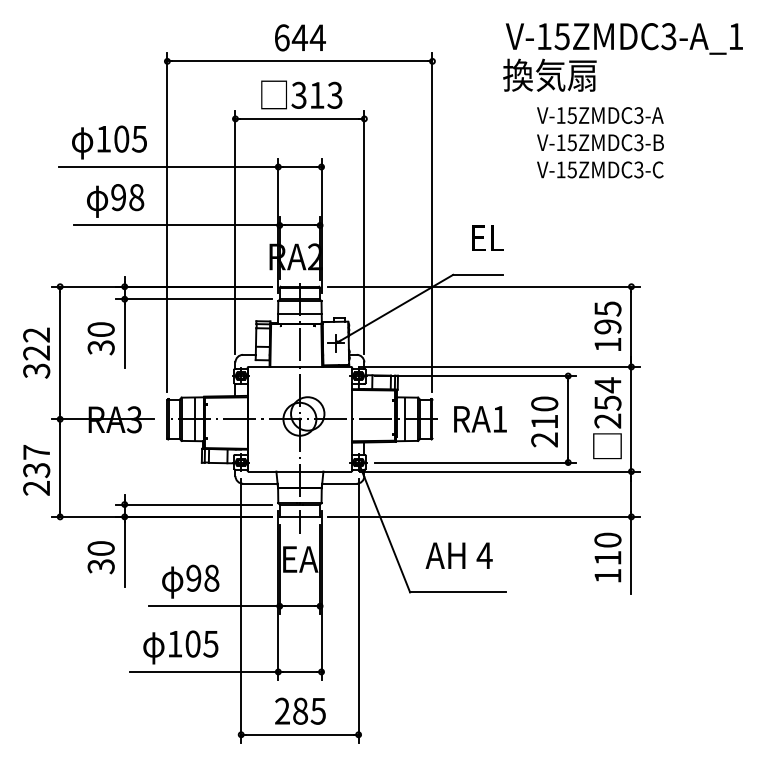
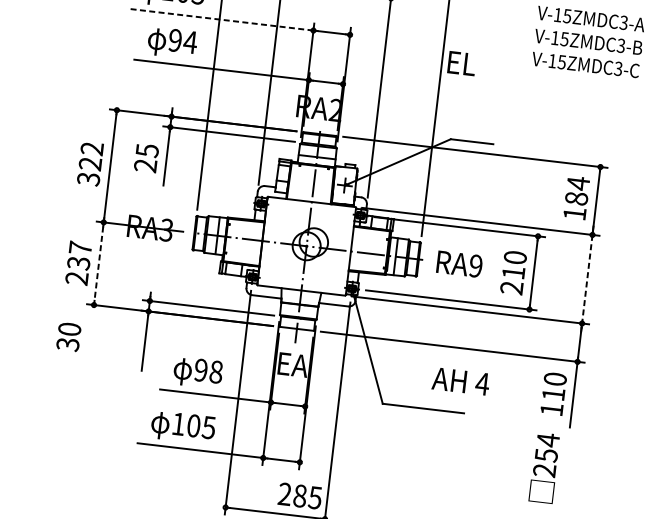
line: (168, 167) -> (220, 20), solid -> dashed
text: (136, 197) -> (190, 42), 98 -> 94
text: (487, 237) -> (461, 62), moved
text: (607, 317) -> (577, 190), 195 -> 184
text: (100, 338) -> (145, 158), 30 -> 25
text: (499, 418) -> (475, 265), RA1 -> RA9
text: (607, 418) -> (544, 468), moved
line: (631, 419) -> (587, 279), solid -> dashed
line: (60, 468) -> (99, 264), solid -> dashed
text: (458, 555) -> (460, 381), moved
text: (100, 557) -> (68, 336), moved
text: (300, 710) -> (300, 495), moved

